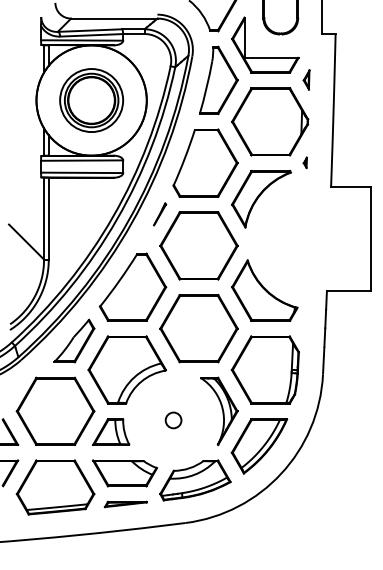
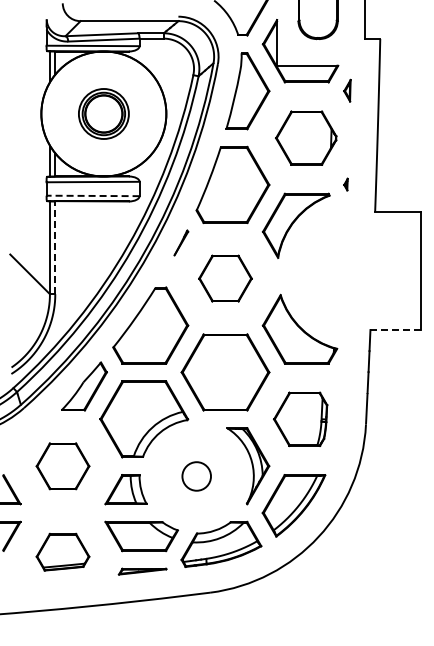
part: (91, 100) -> (103, 113), size x0.7
part: (270, 122) -> (306, 138), size x0.7
line: (82, 172) -> (93, 195), solid -> dashed
line: (48, 218) -> (55, 247), solid -> dashed
part: (199, 245) -> (225, 278), size x0.6
line: (349, 291) -> (395, 330), solid -> dashed
part: (265, 370) -> (300, 419), size x0.7
part: (55, 411) -> (62, 466), size x0.6
circle: (173, 420) -> (196, 476), size x1.6
part: (55, 486) -> (62, 551), size x0.6

